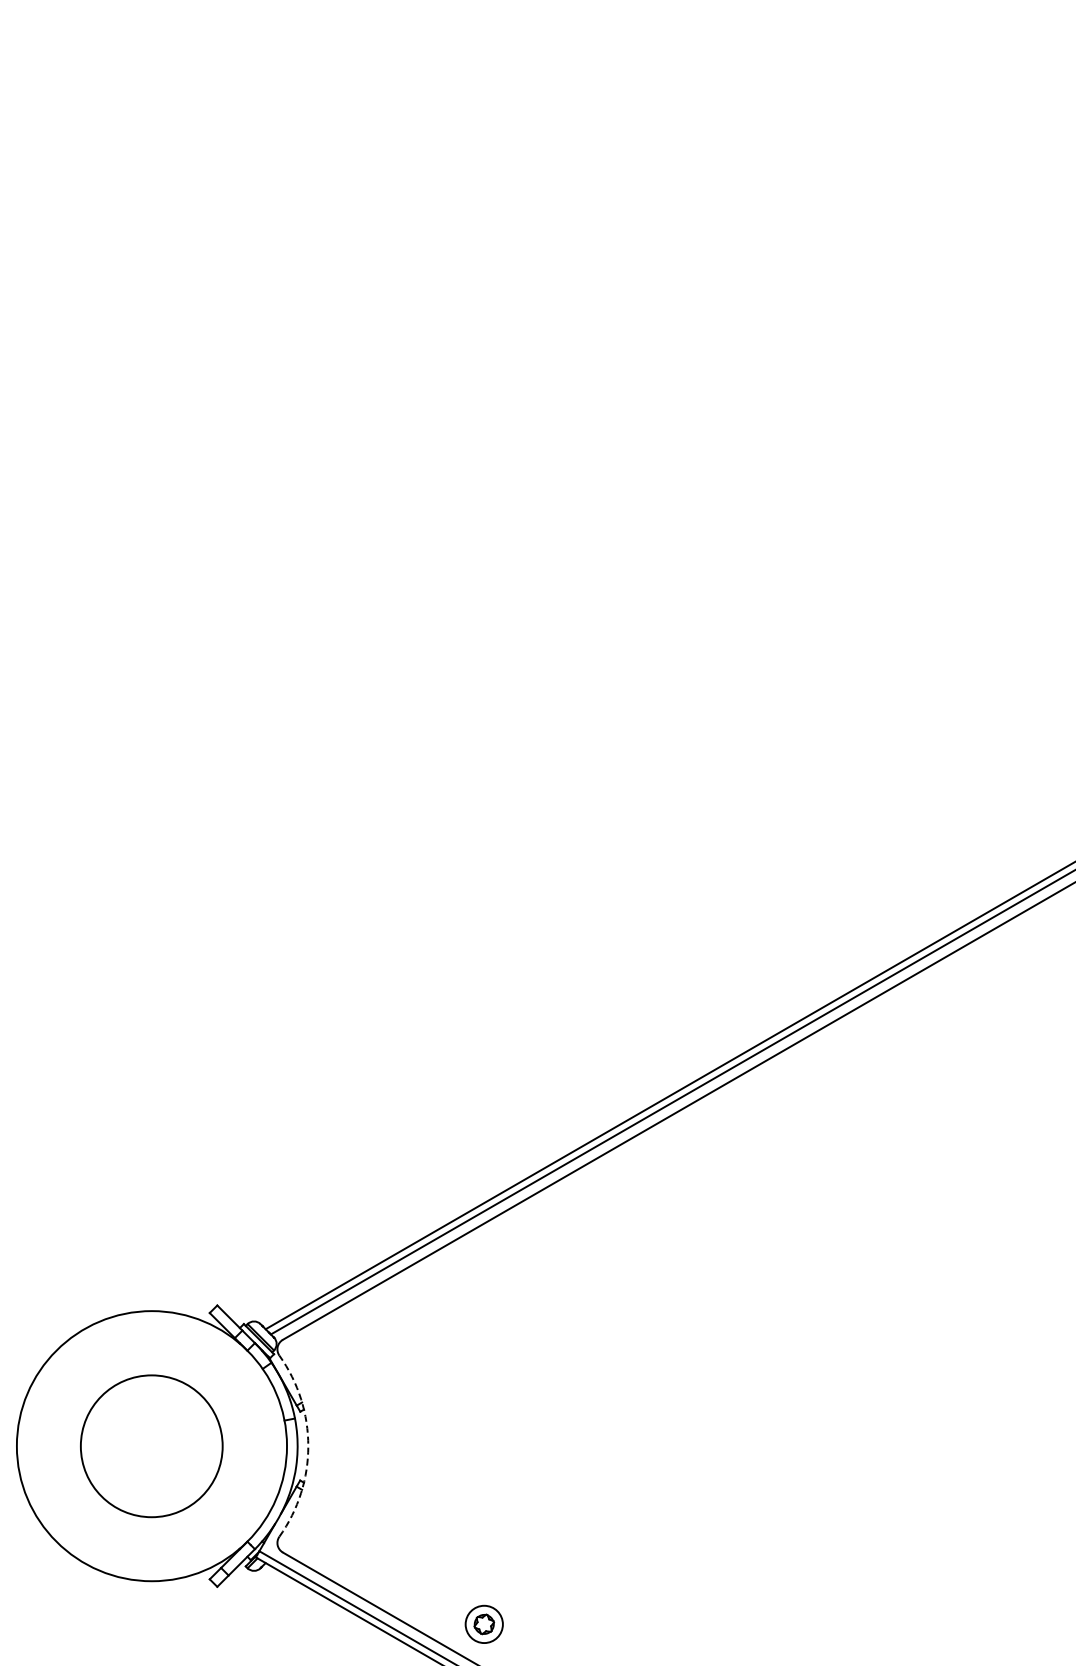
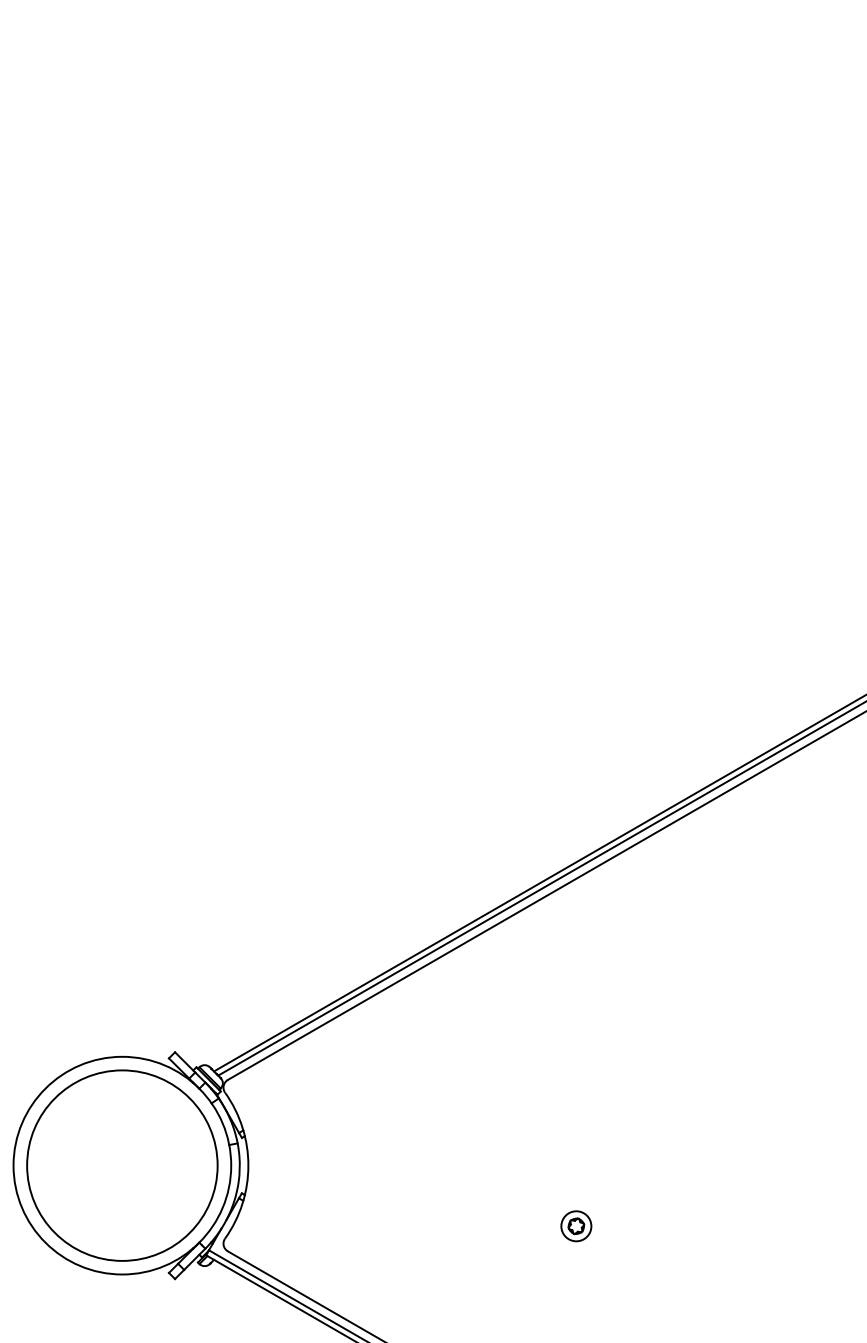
circle: (151, 1446) -> (122, 1165), size x1.67
arc: (308, 1446) -> (248, 1165), dashed -> solid
part: (483, 1623) -> (575, 1225), moved

